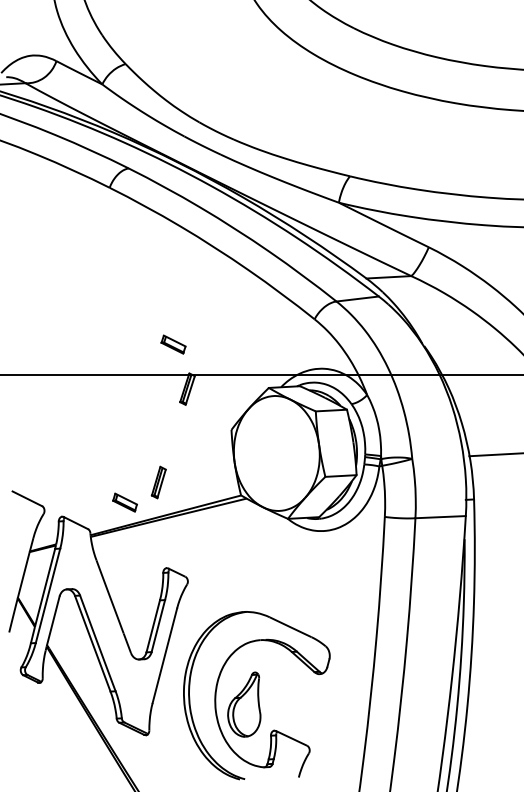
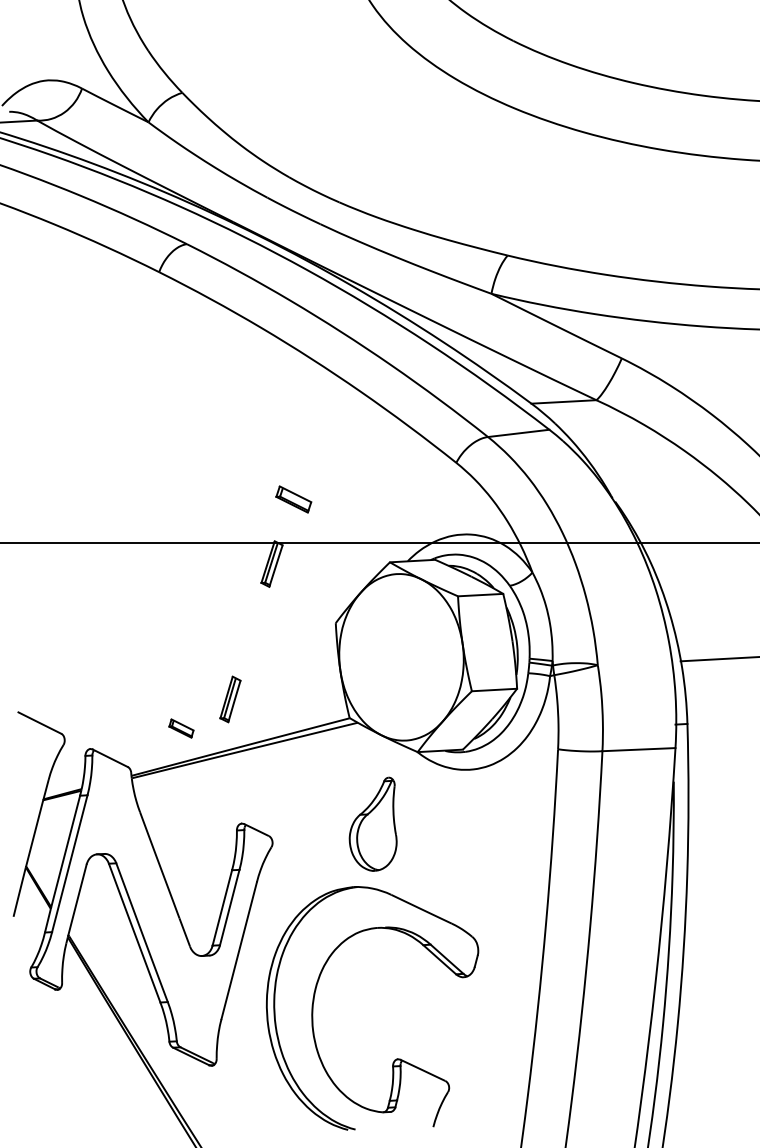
part: (173, 344) -> (293, 499), moved
part: (124, 502) -> (180, 728), size x0.7
part: (244, 704) -> (373, 824), moved

